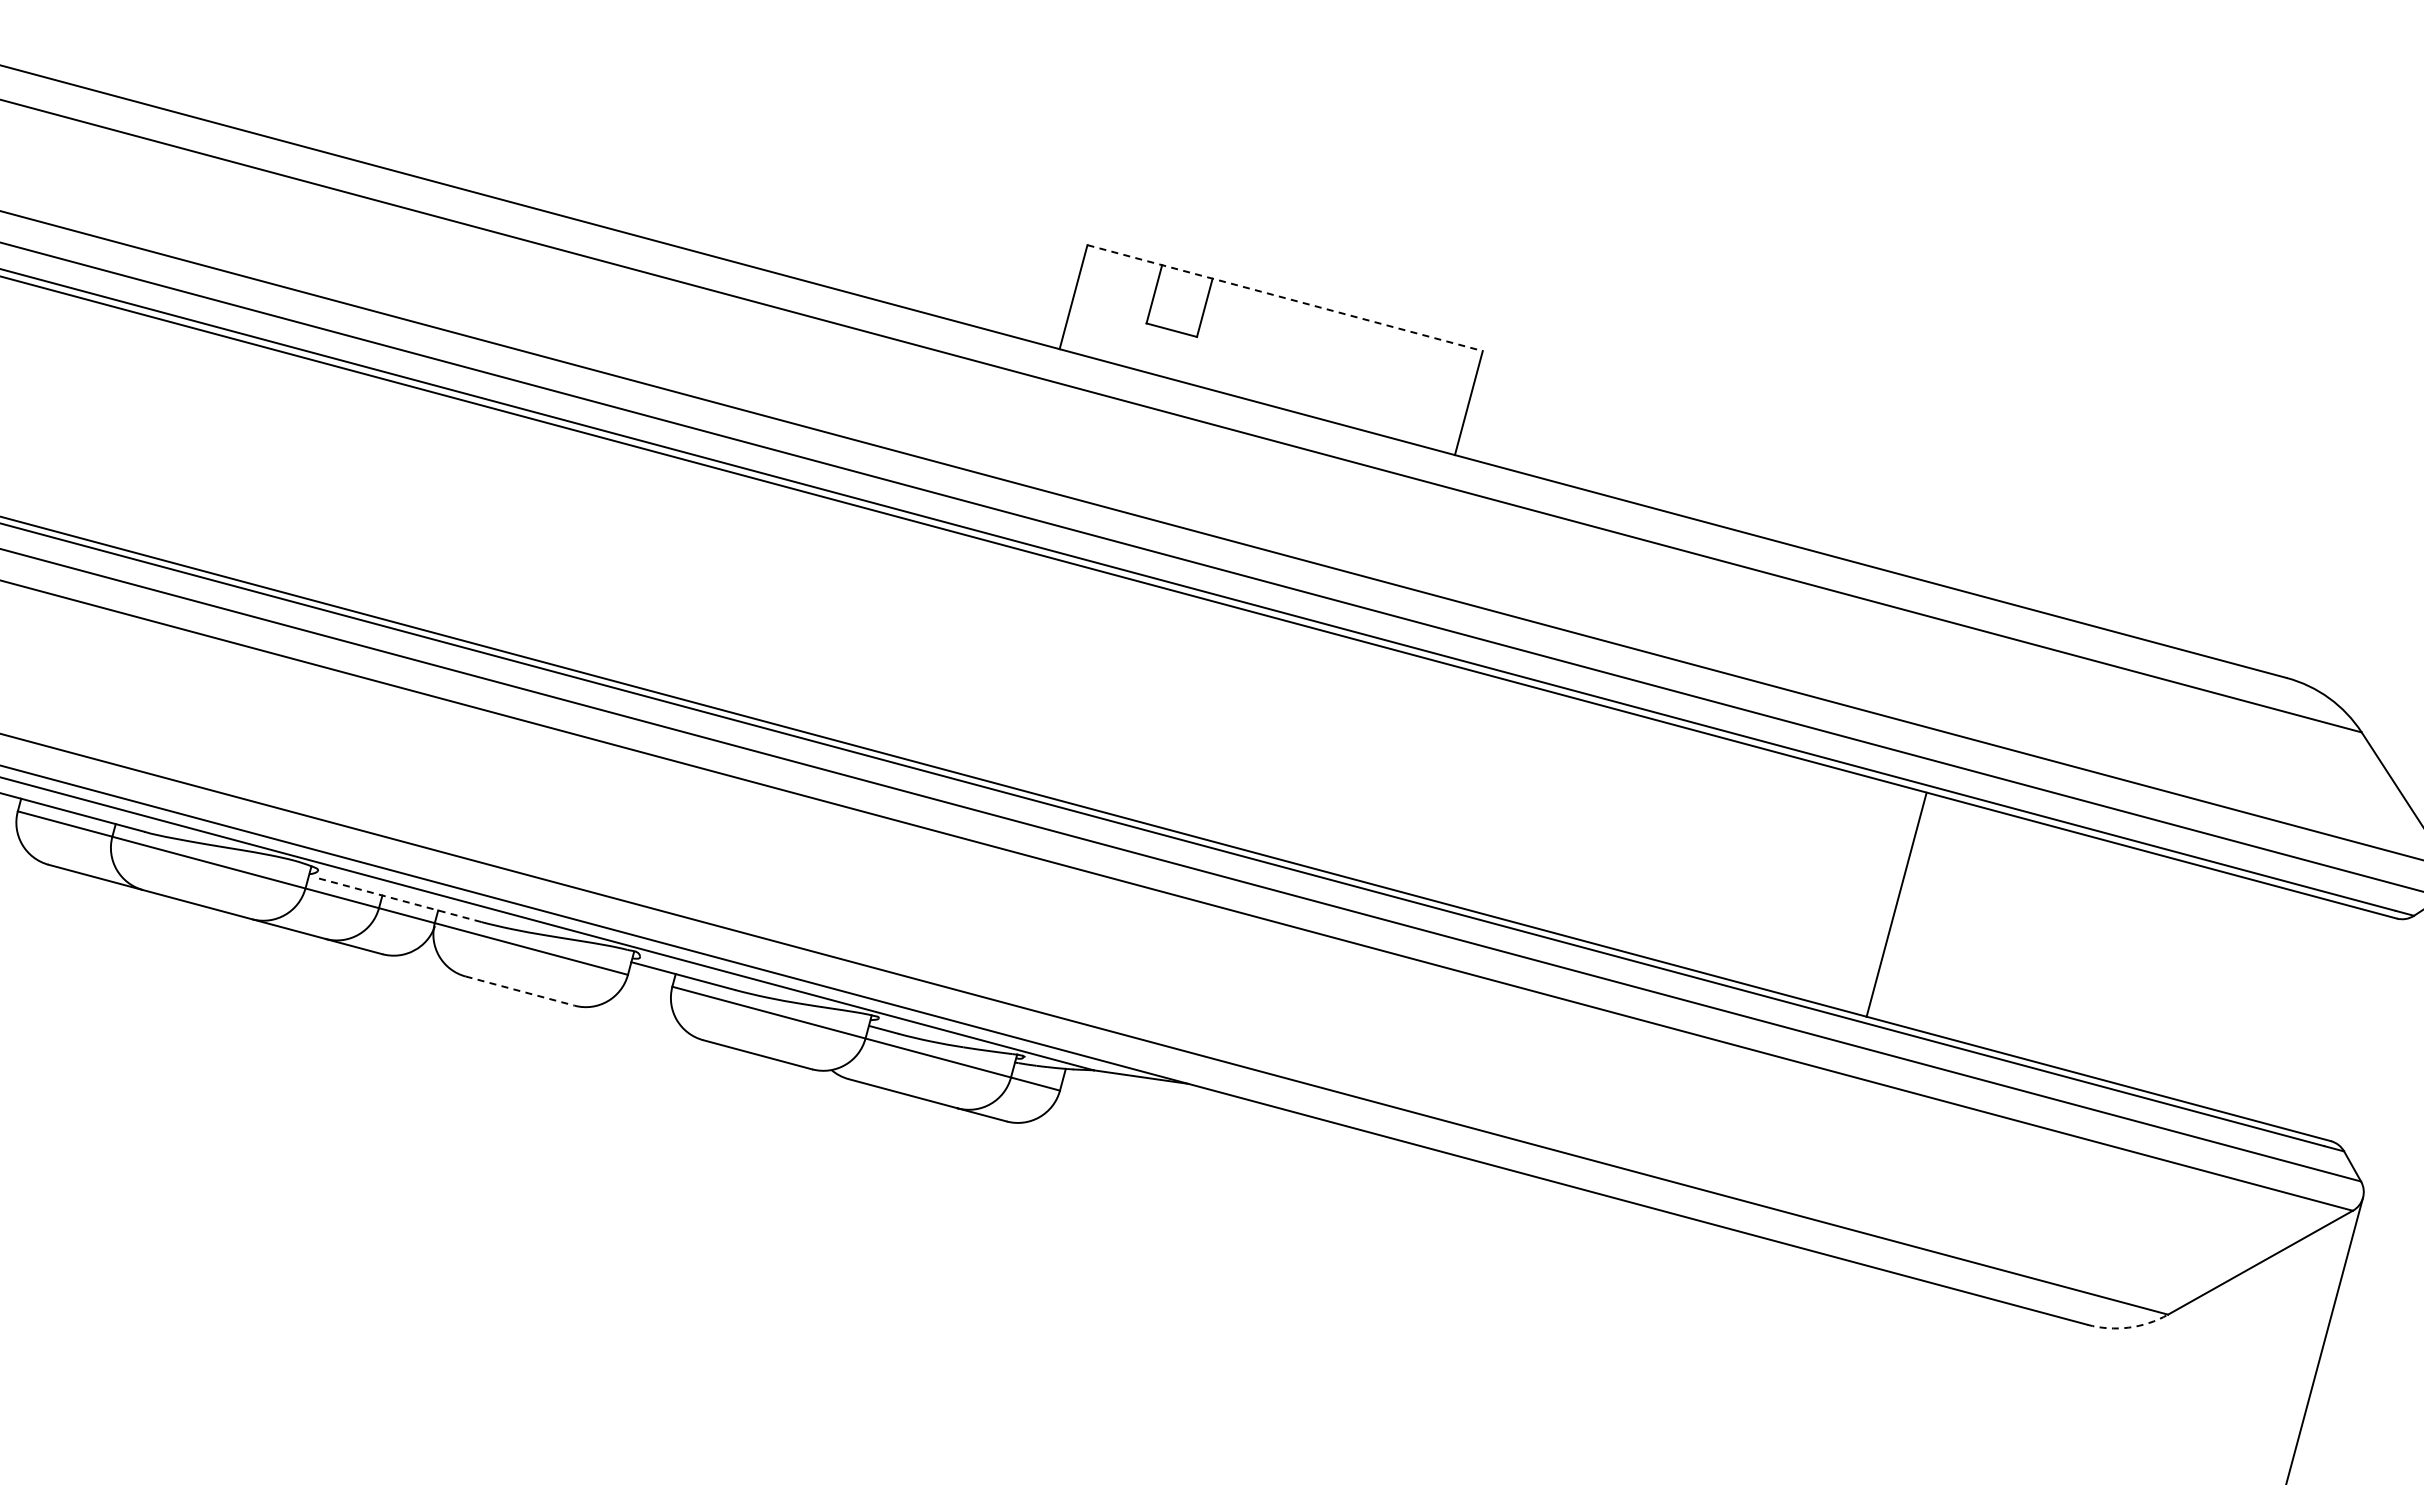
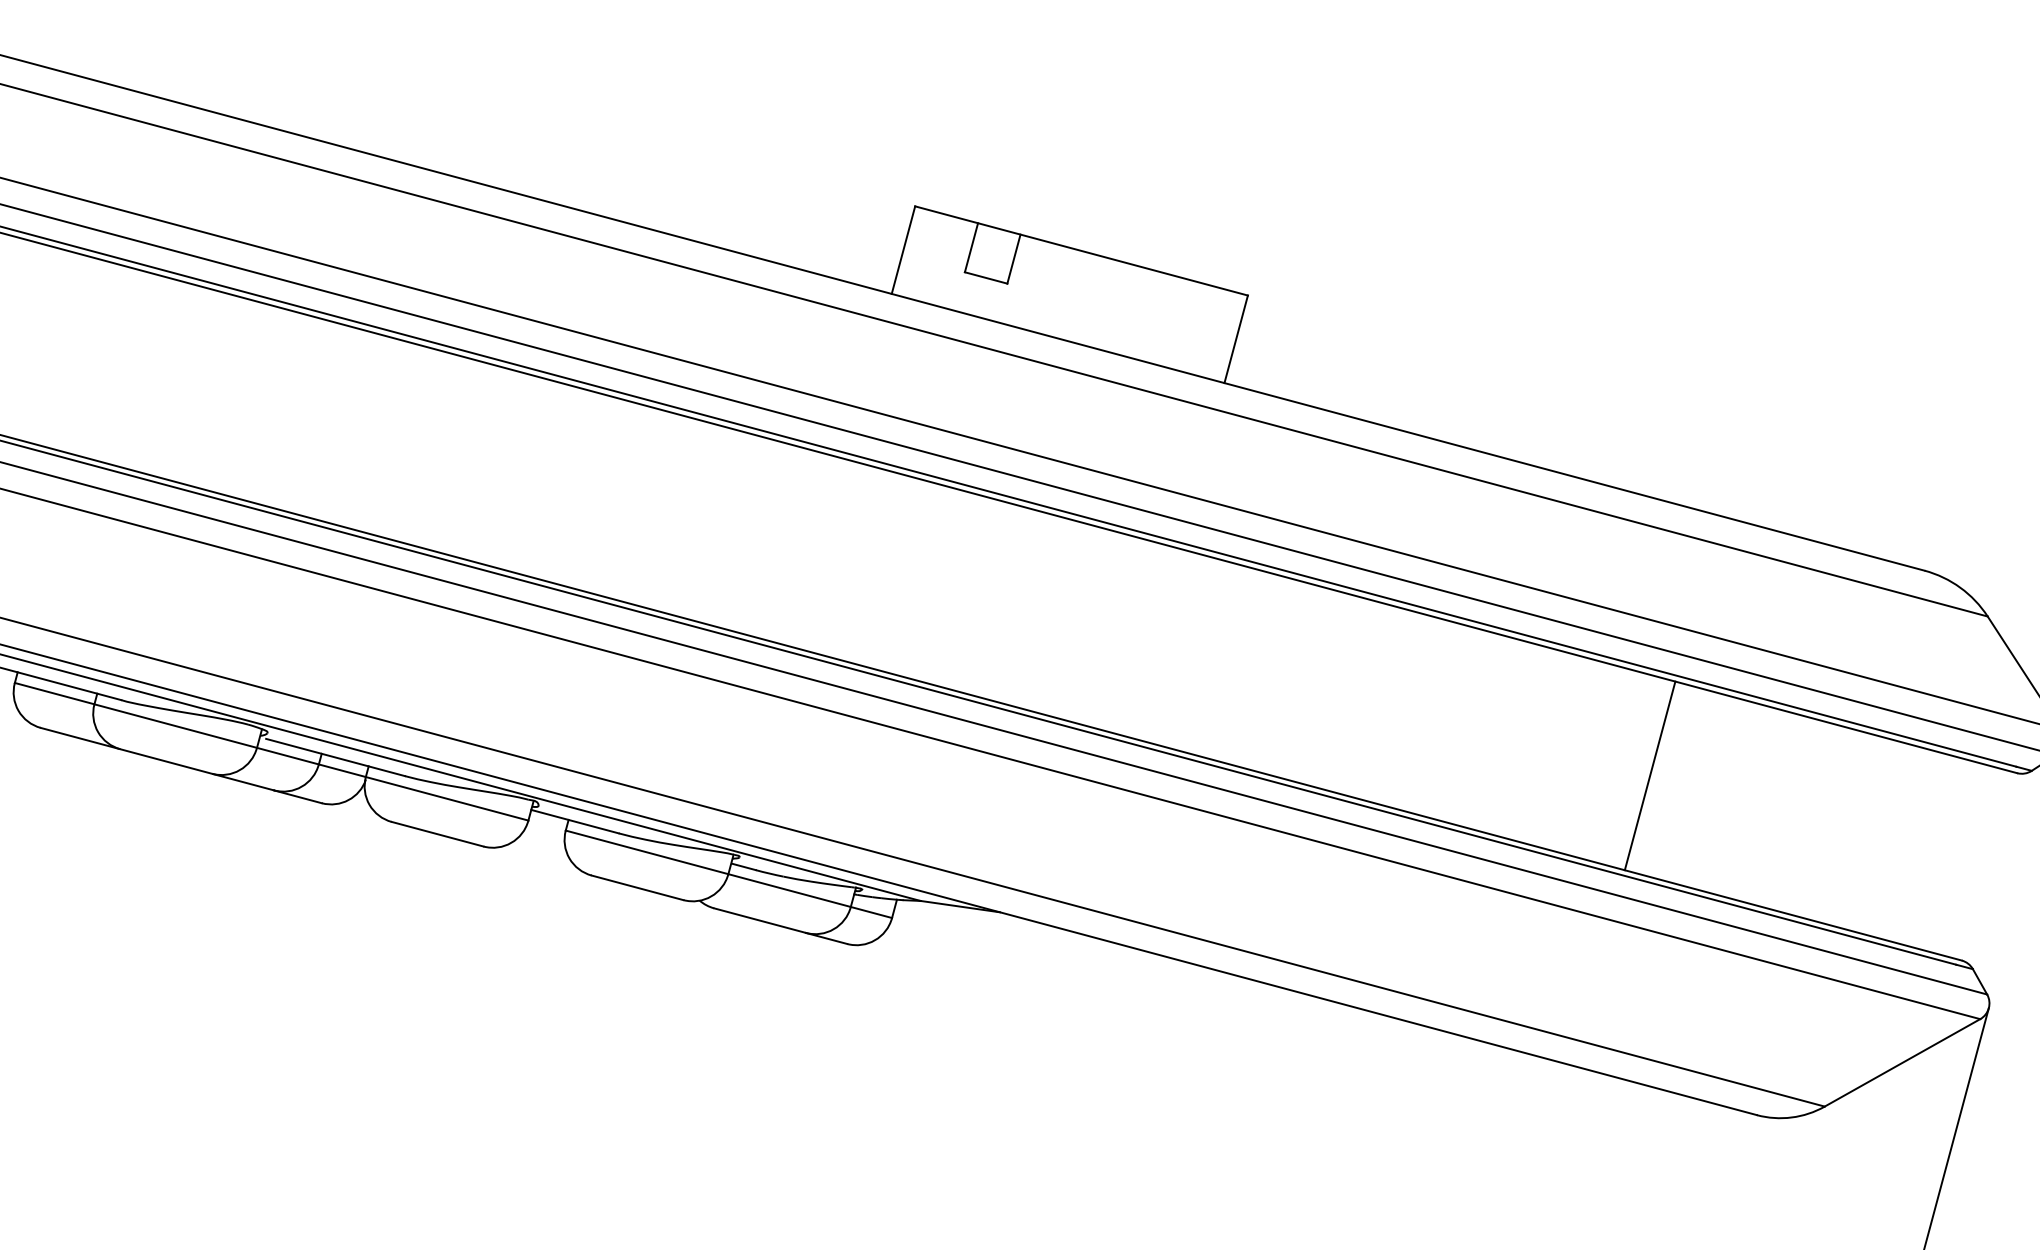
line: (1285, 298) -> (1081, 251), dashed -> solid
line: (398, 899) -> (335, 757), dashed -> solid
line: (1896, 904) -> (1650, 775), moved
line: (520, 991) -> (437, 834), dashed -> solid
arc: (2128, 1327) -> (1791, 1117), dashed -> solid

